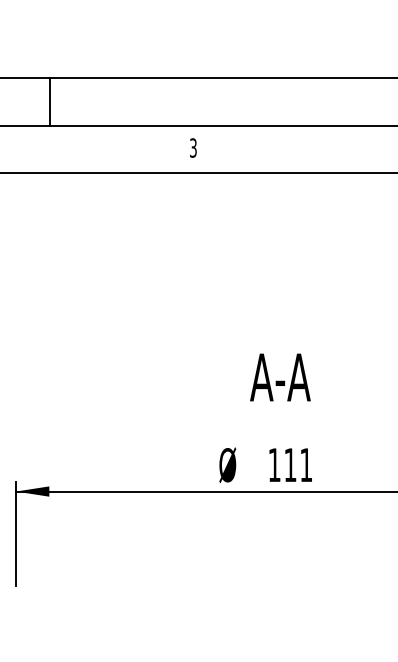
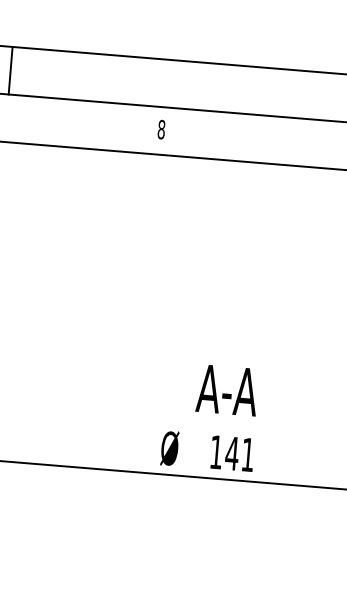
line: (50, 101) -> (10, 70), moved
text: (193, 147) -> (161, 129), 3 -> 8
text: (280, 377) -> (227, 390), moved
text: (289, 464) -> (231, 452), 111 -> 141

